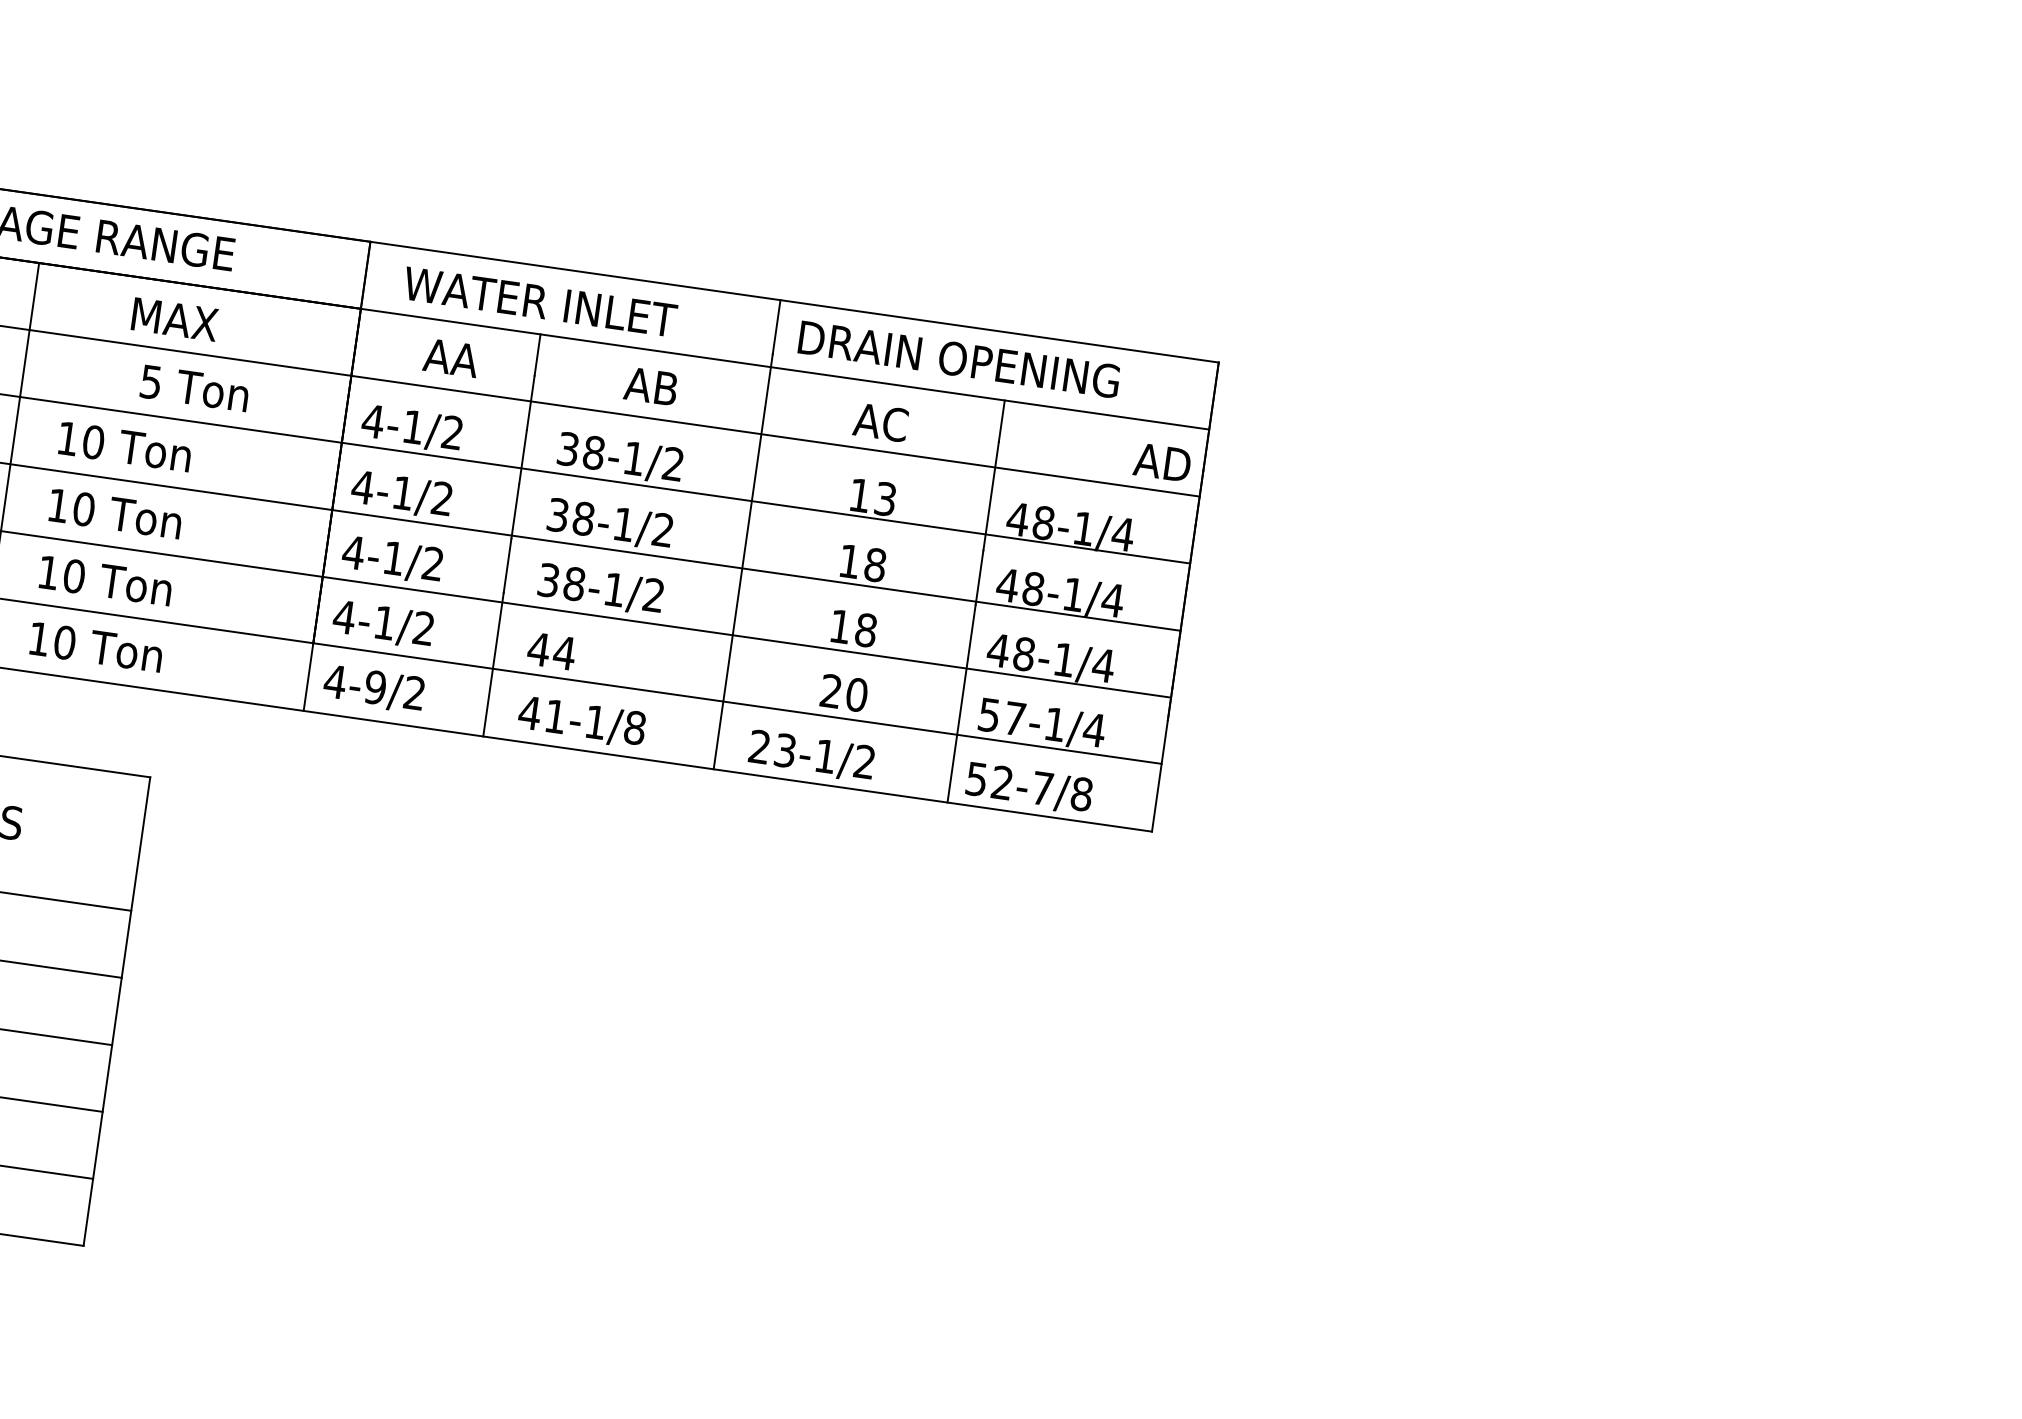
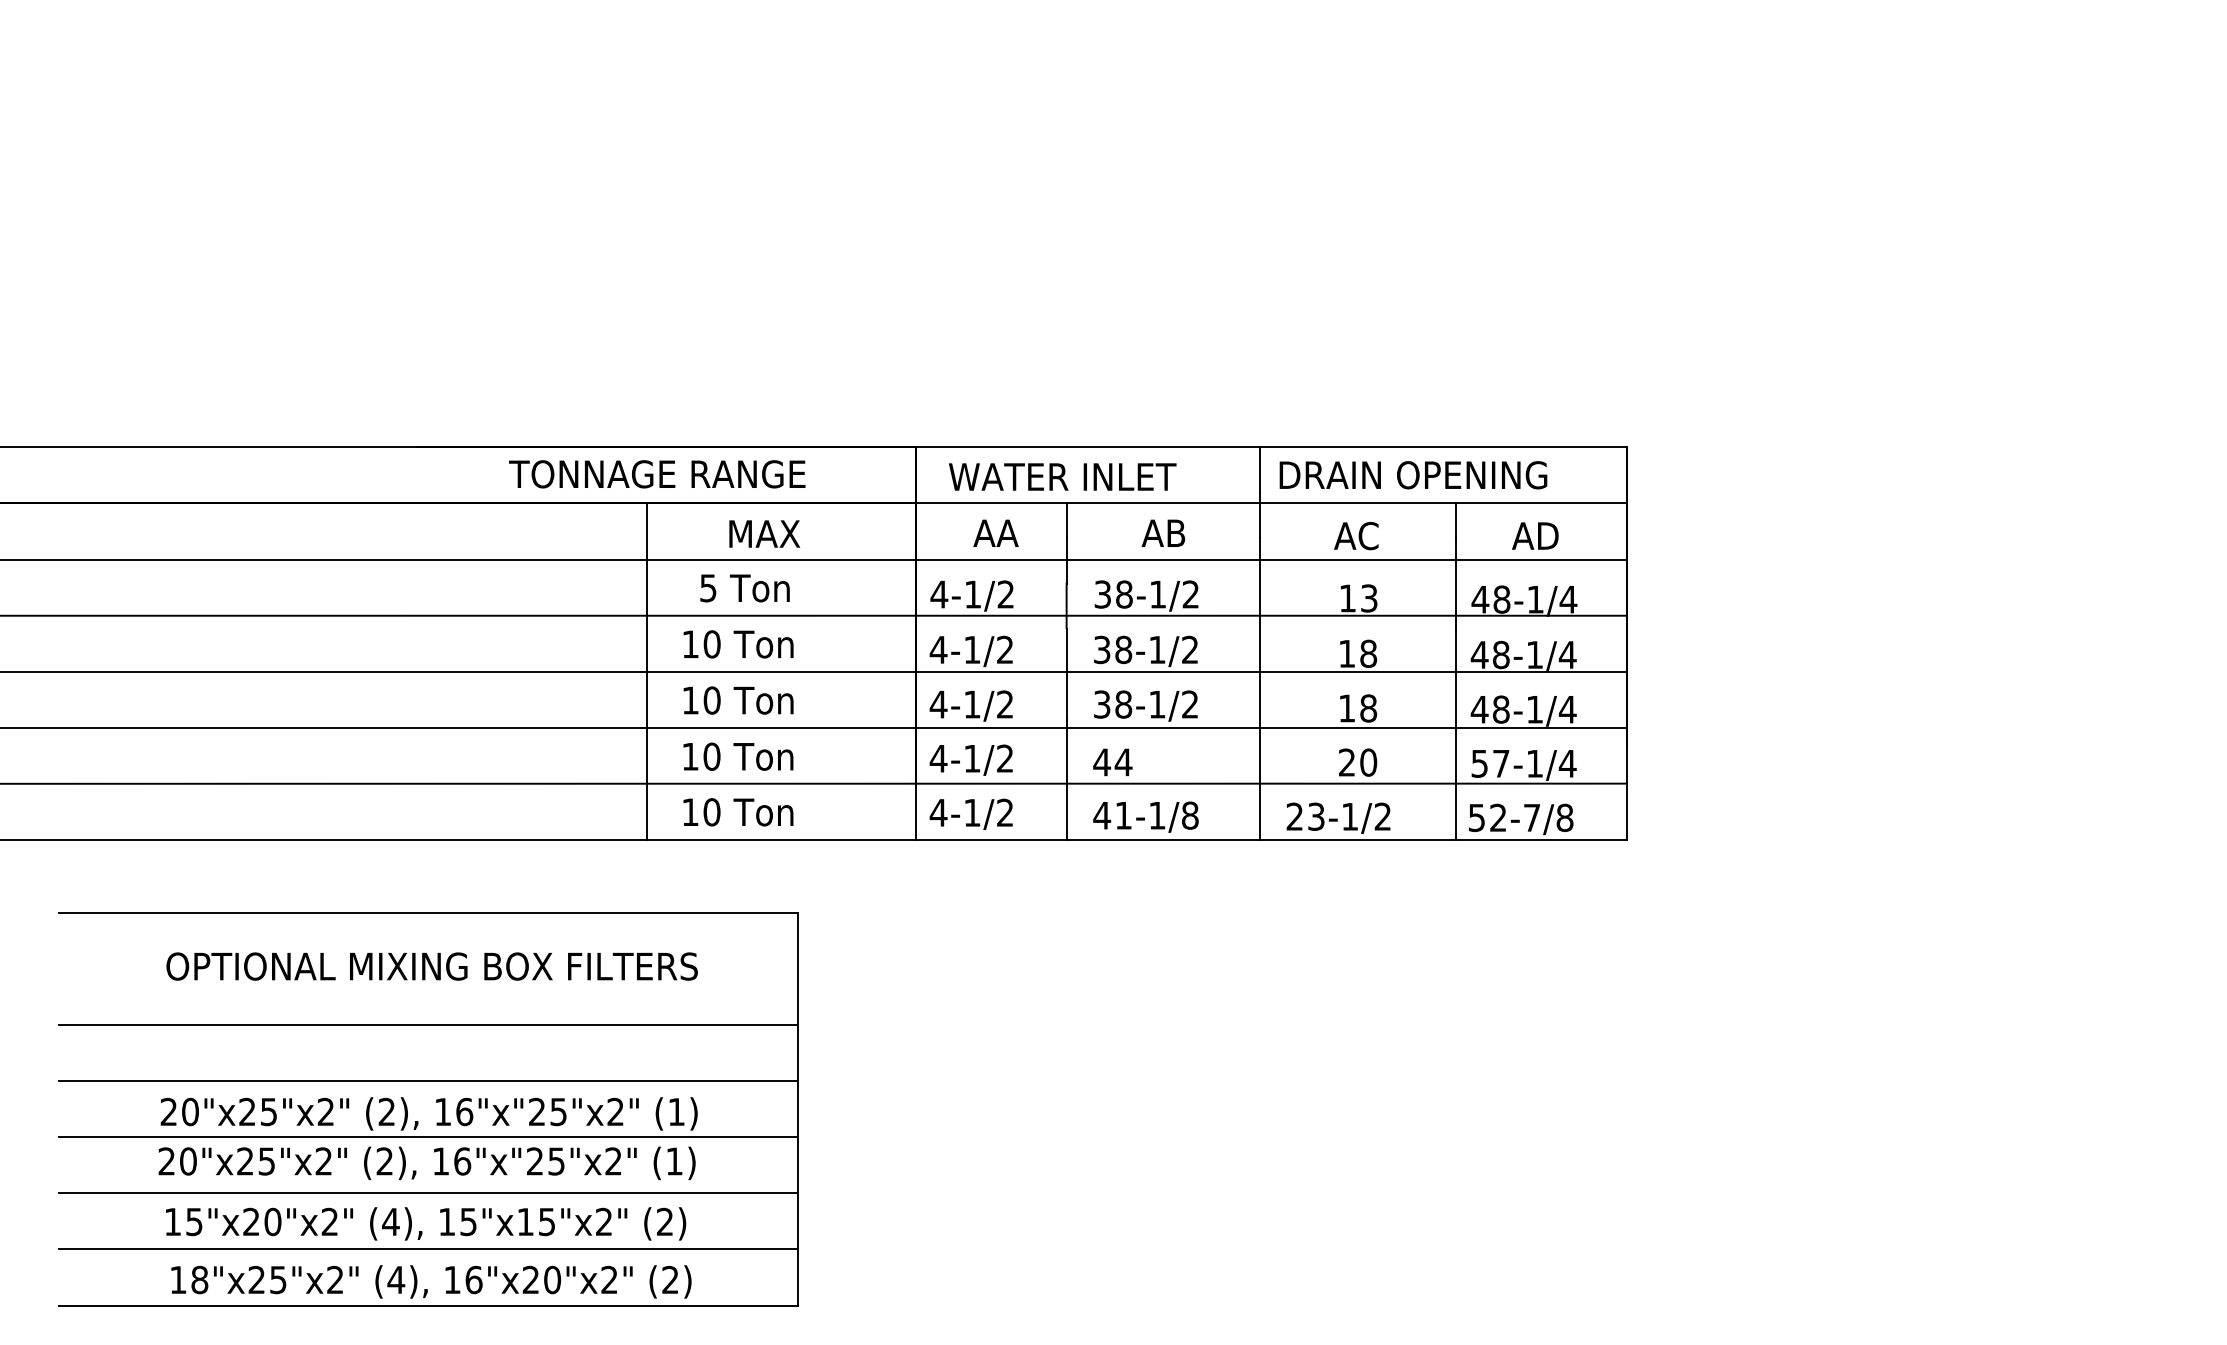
text: (194, 388) -> (744, 588), moved
text: (1162, 461) -> (1535, 535), moved
text: (374, 687) -> (971, 812), 4-9/2 -> 4-1/2

